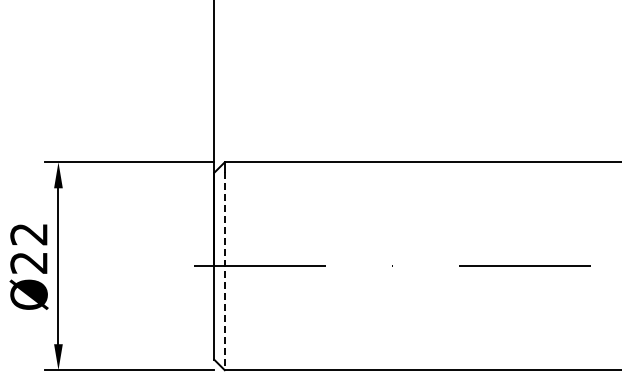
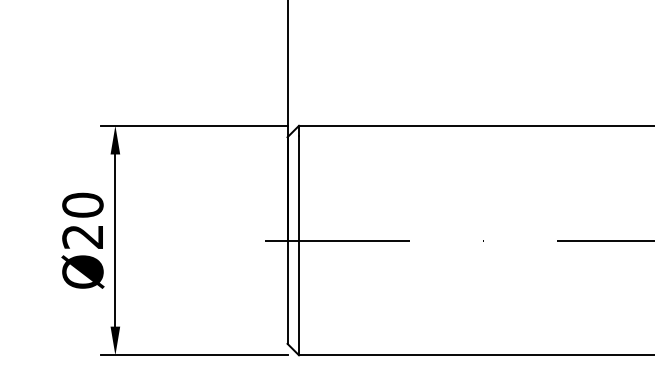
text: (28, 234) -> (82, 205), Ø22 -> Ø20
line: (224, 271) -> (298, 246), dashed -> solid

